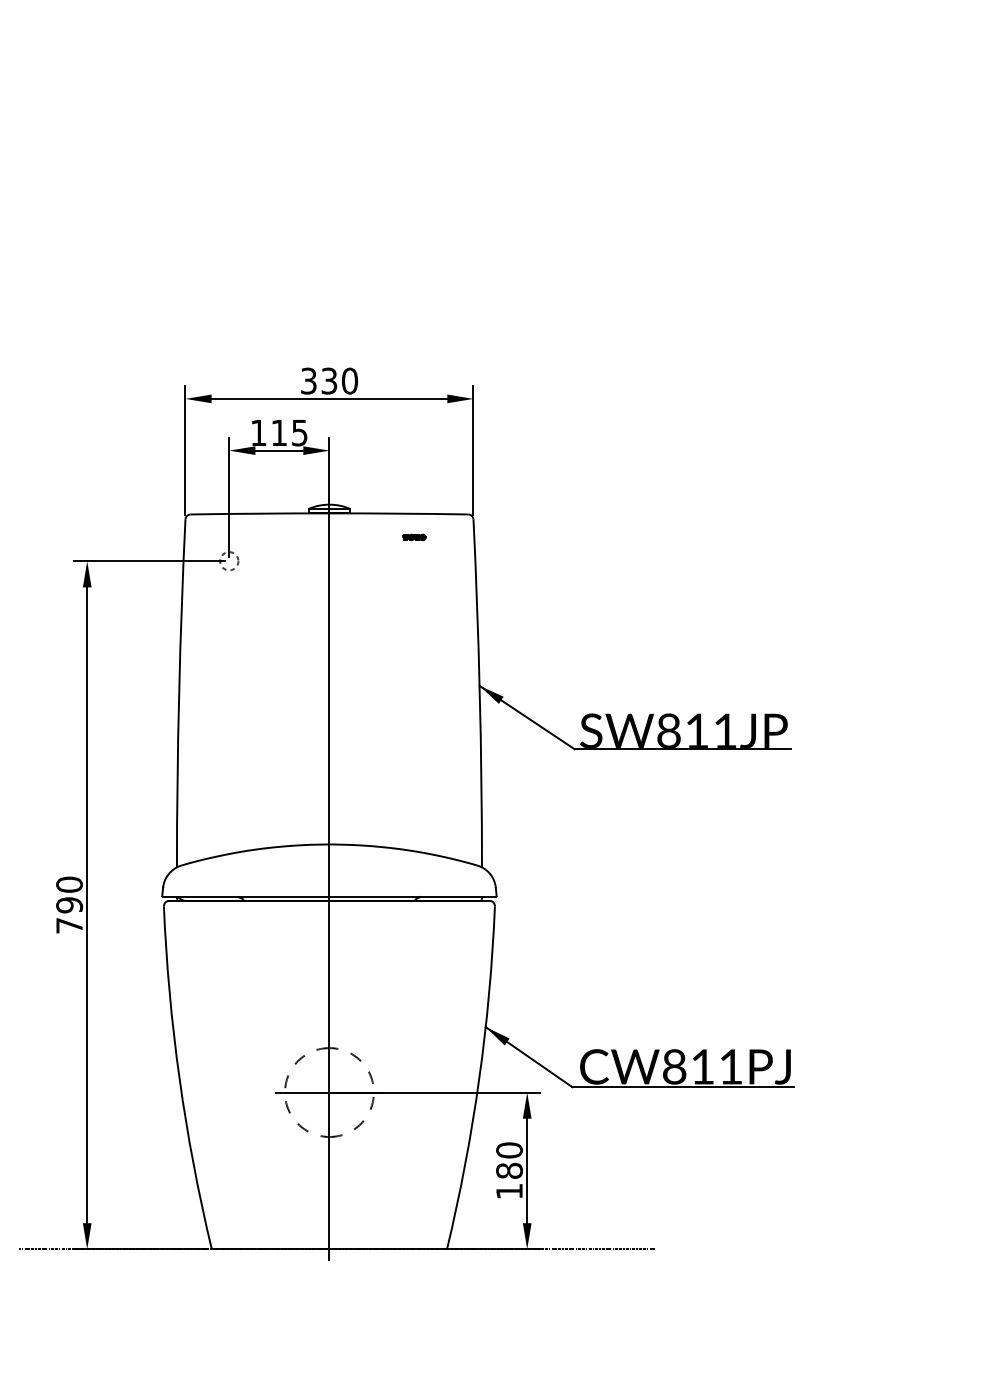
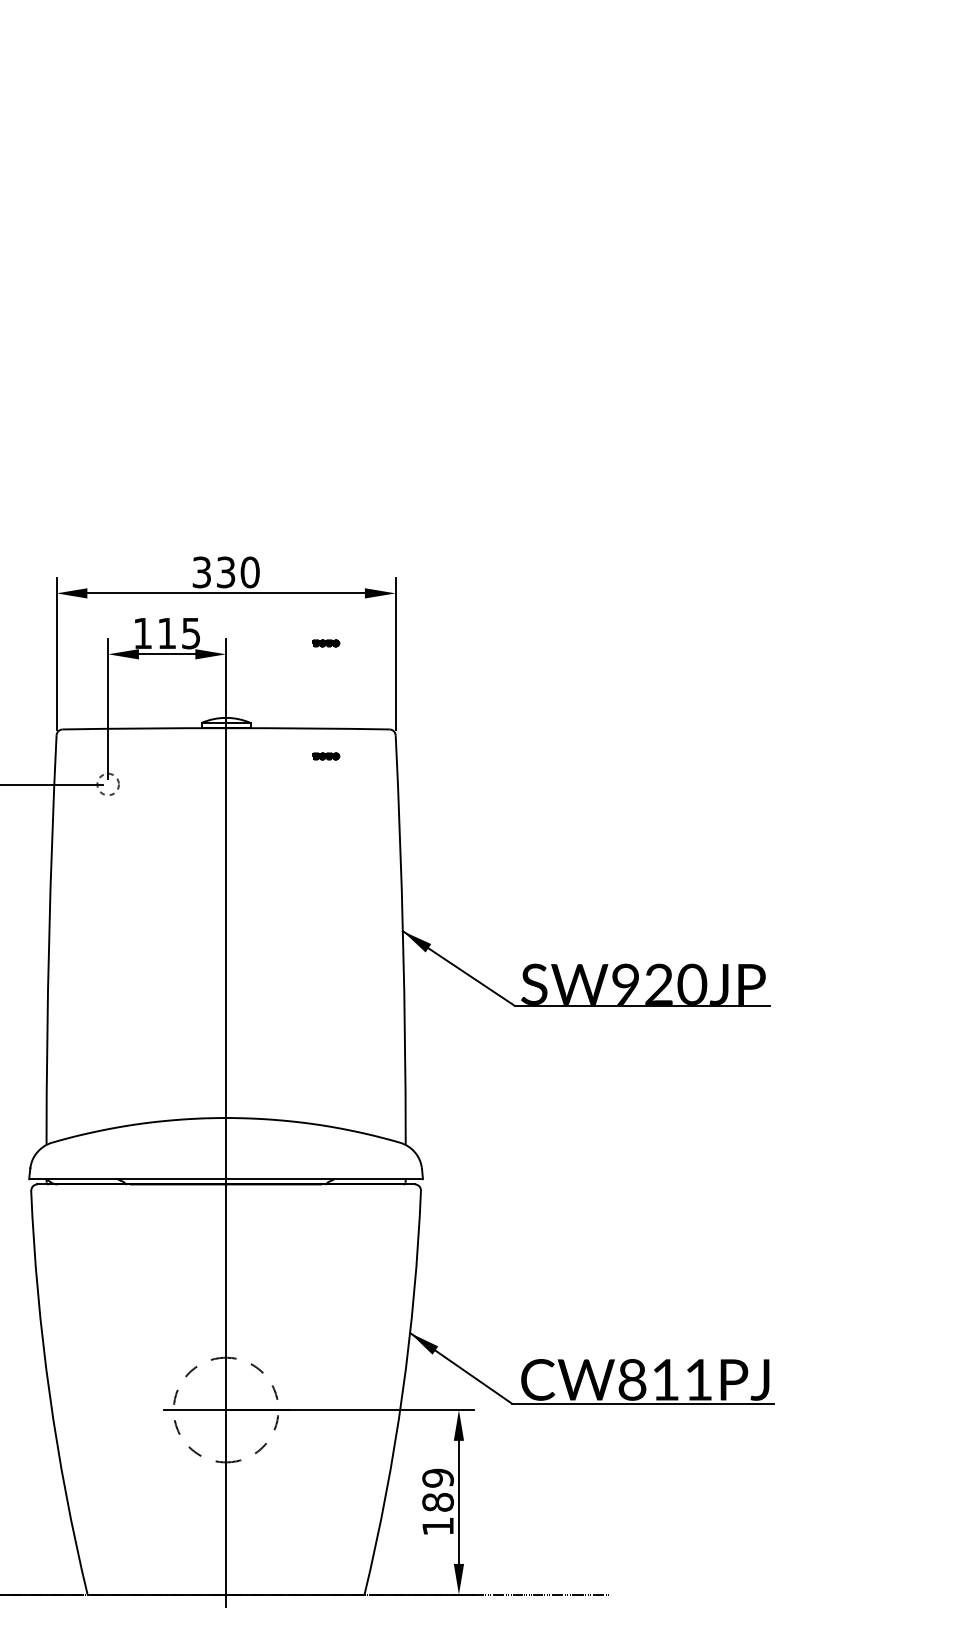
part: (414, 440) -> (326, 642), added
text: (697, 730) -> (659, 983), SW811JP -> SW920JP
text: (509, 1150) -> (438, 1478), 180 -> 189

